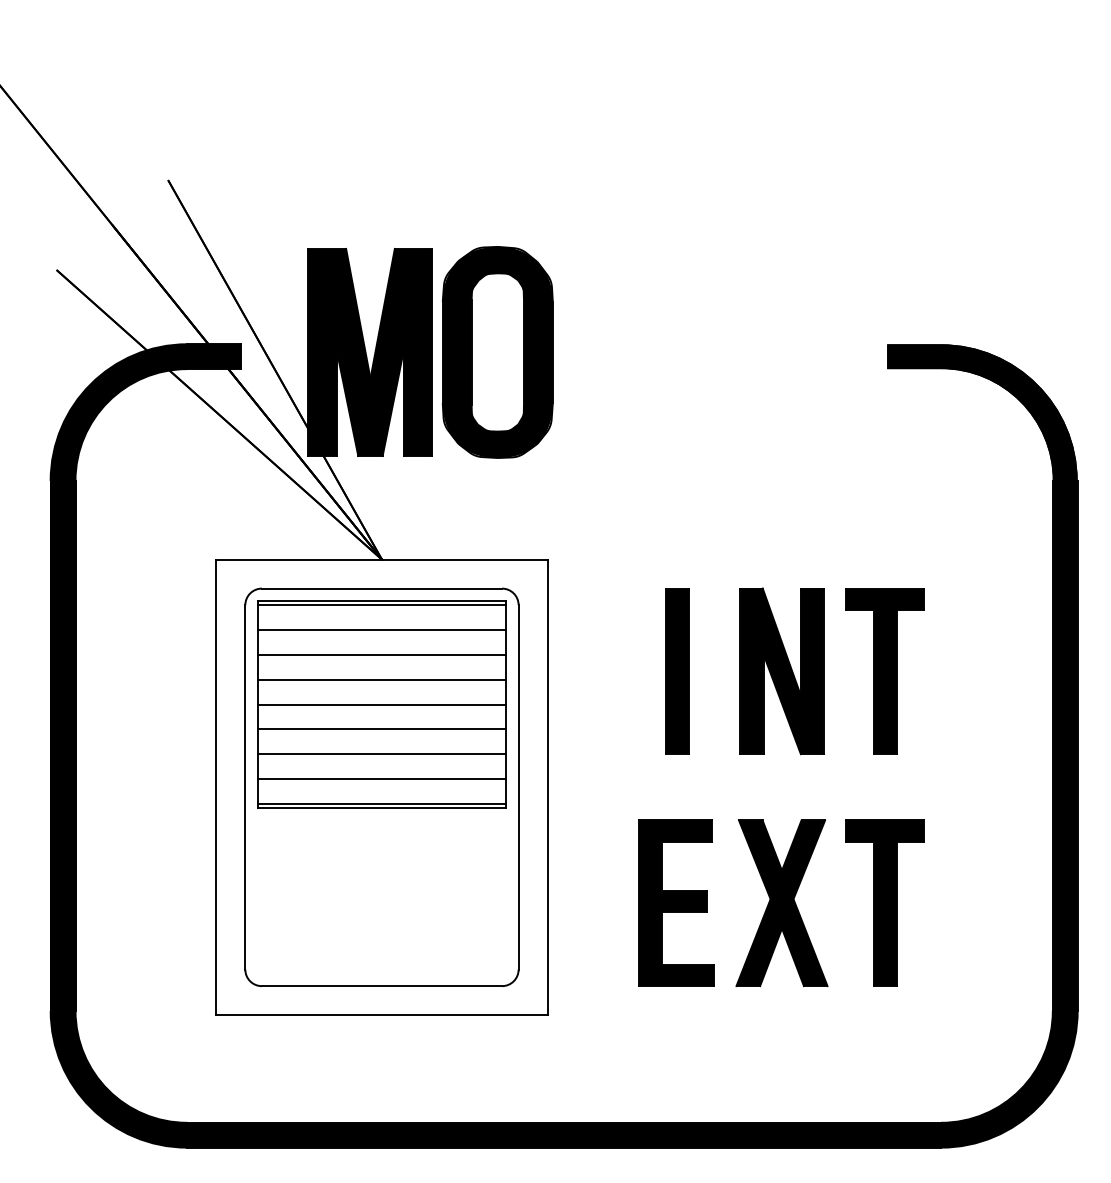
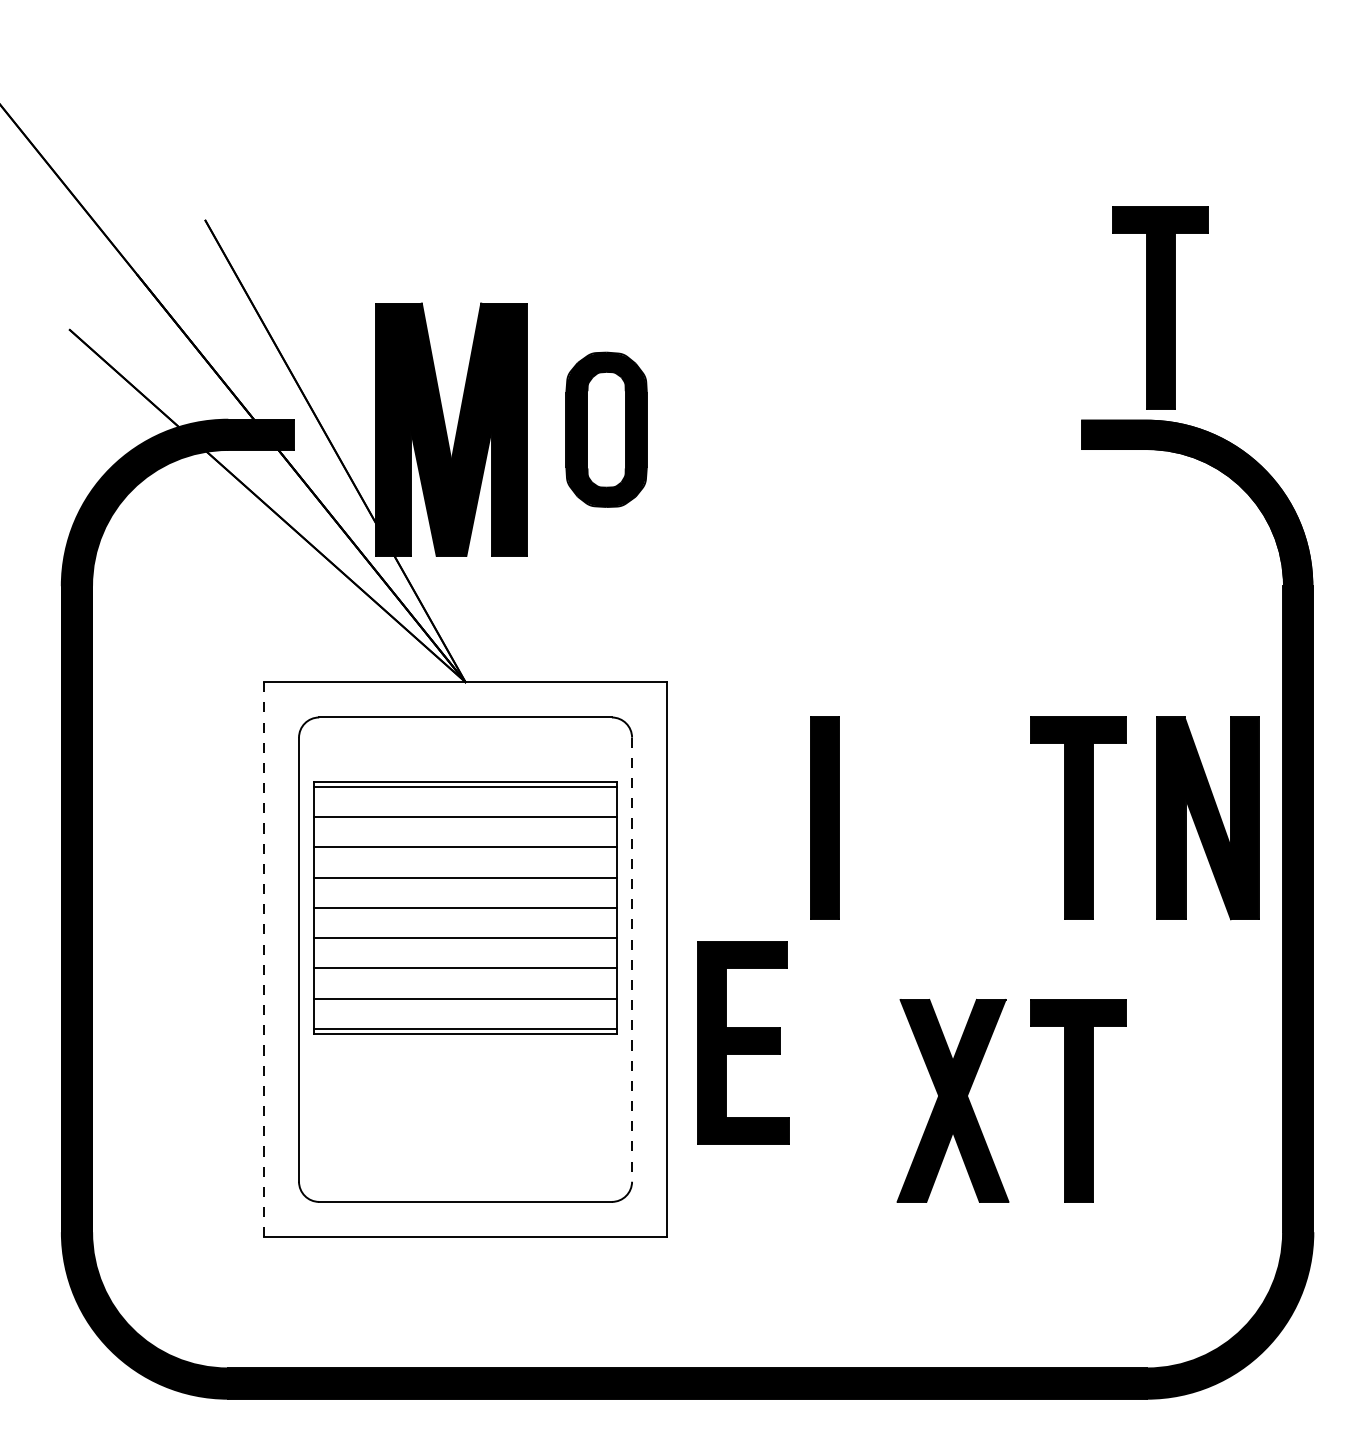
part: (952, 252) -> (1160, 307), added
part: (497, 352) -> (606, 429), size x0.6
part: (781, 671) -> (1207, 818), moved
part: (381, 704) -> (465, 907), moved
line: (216, 787) -> (263, 959), solid -> dashed
line: (518, 788) -> (632, 960), solid -> dashed
part: (676, 902) -> (743, 1042), moved

